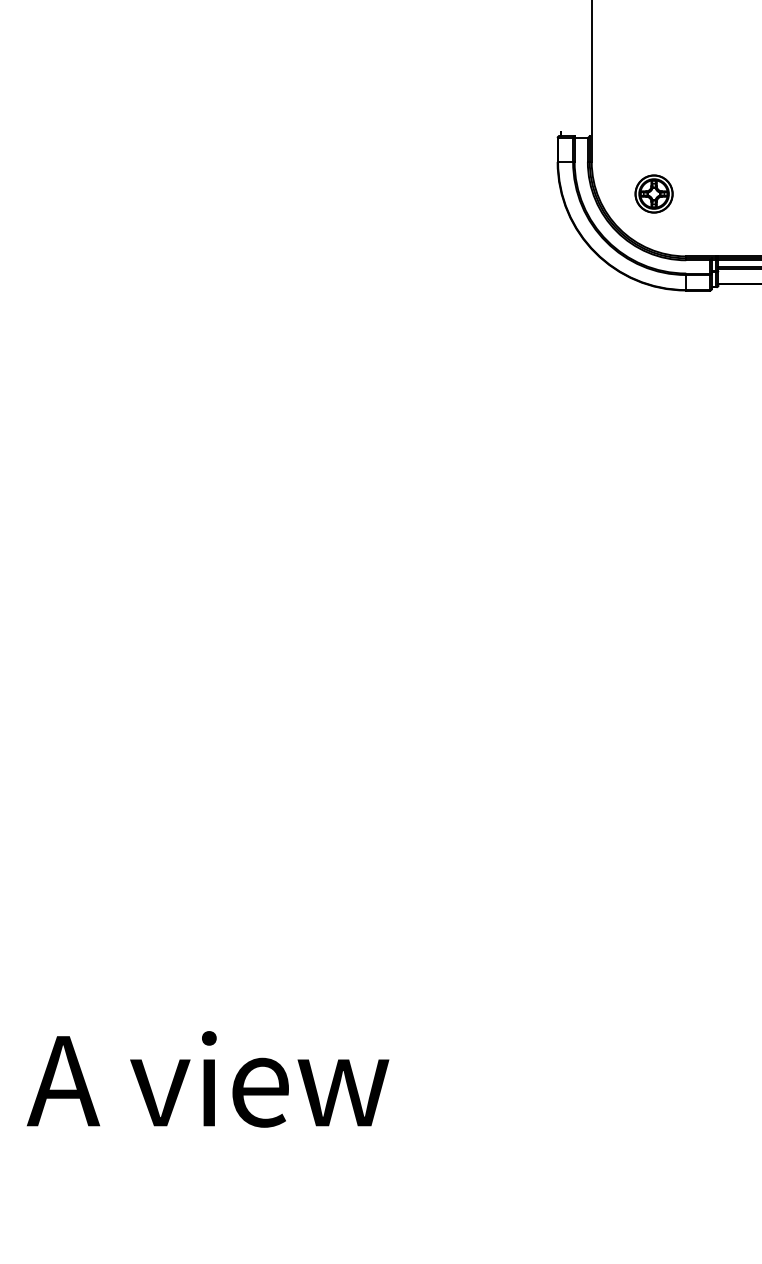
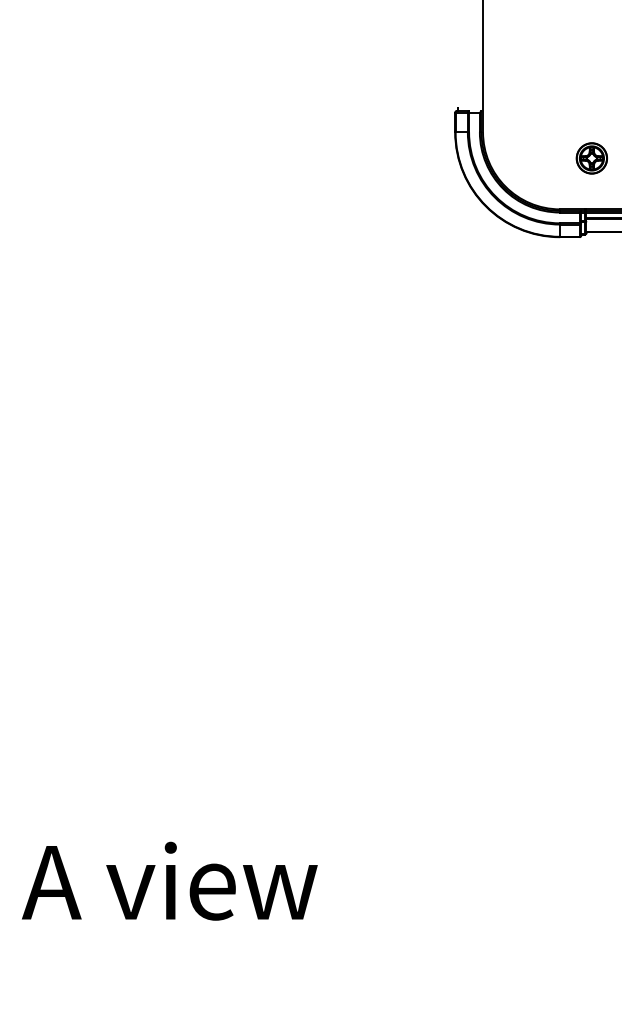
part: (653, 193) -> (591, 158), moved

